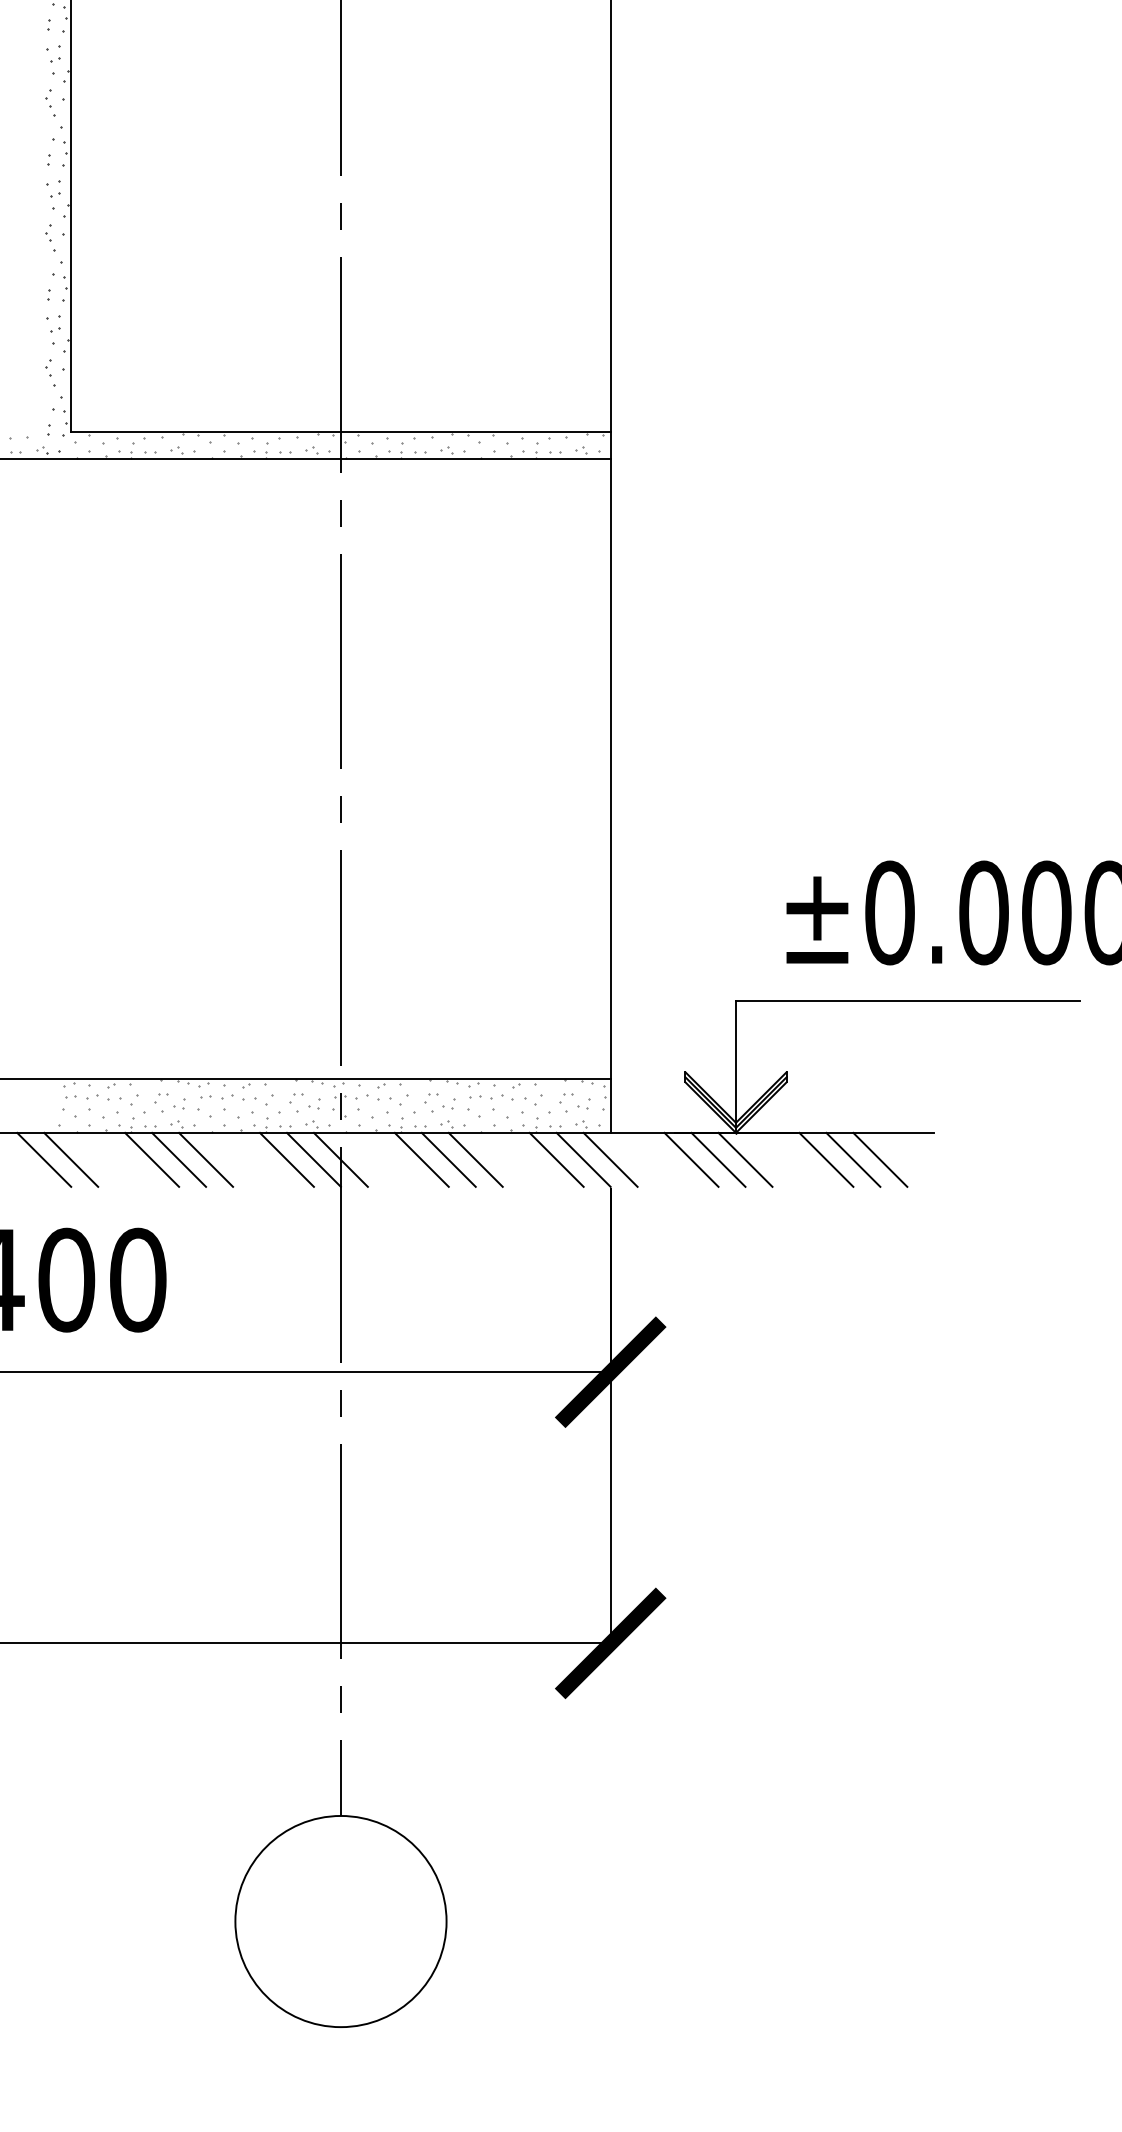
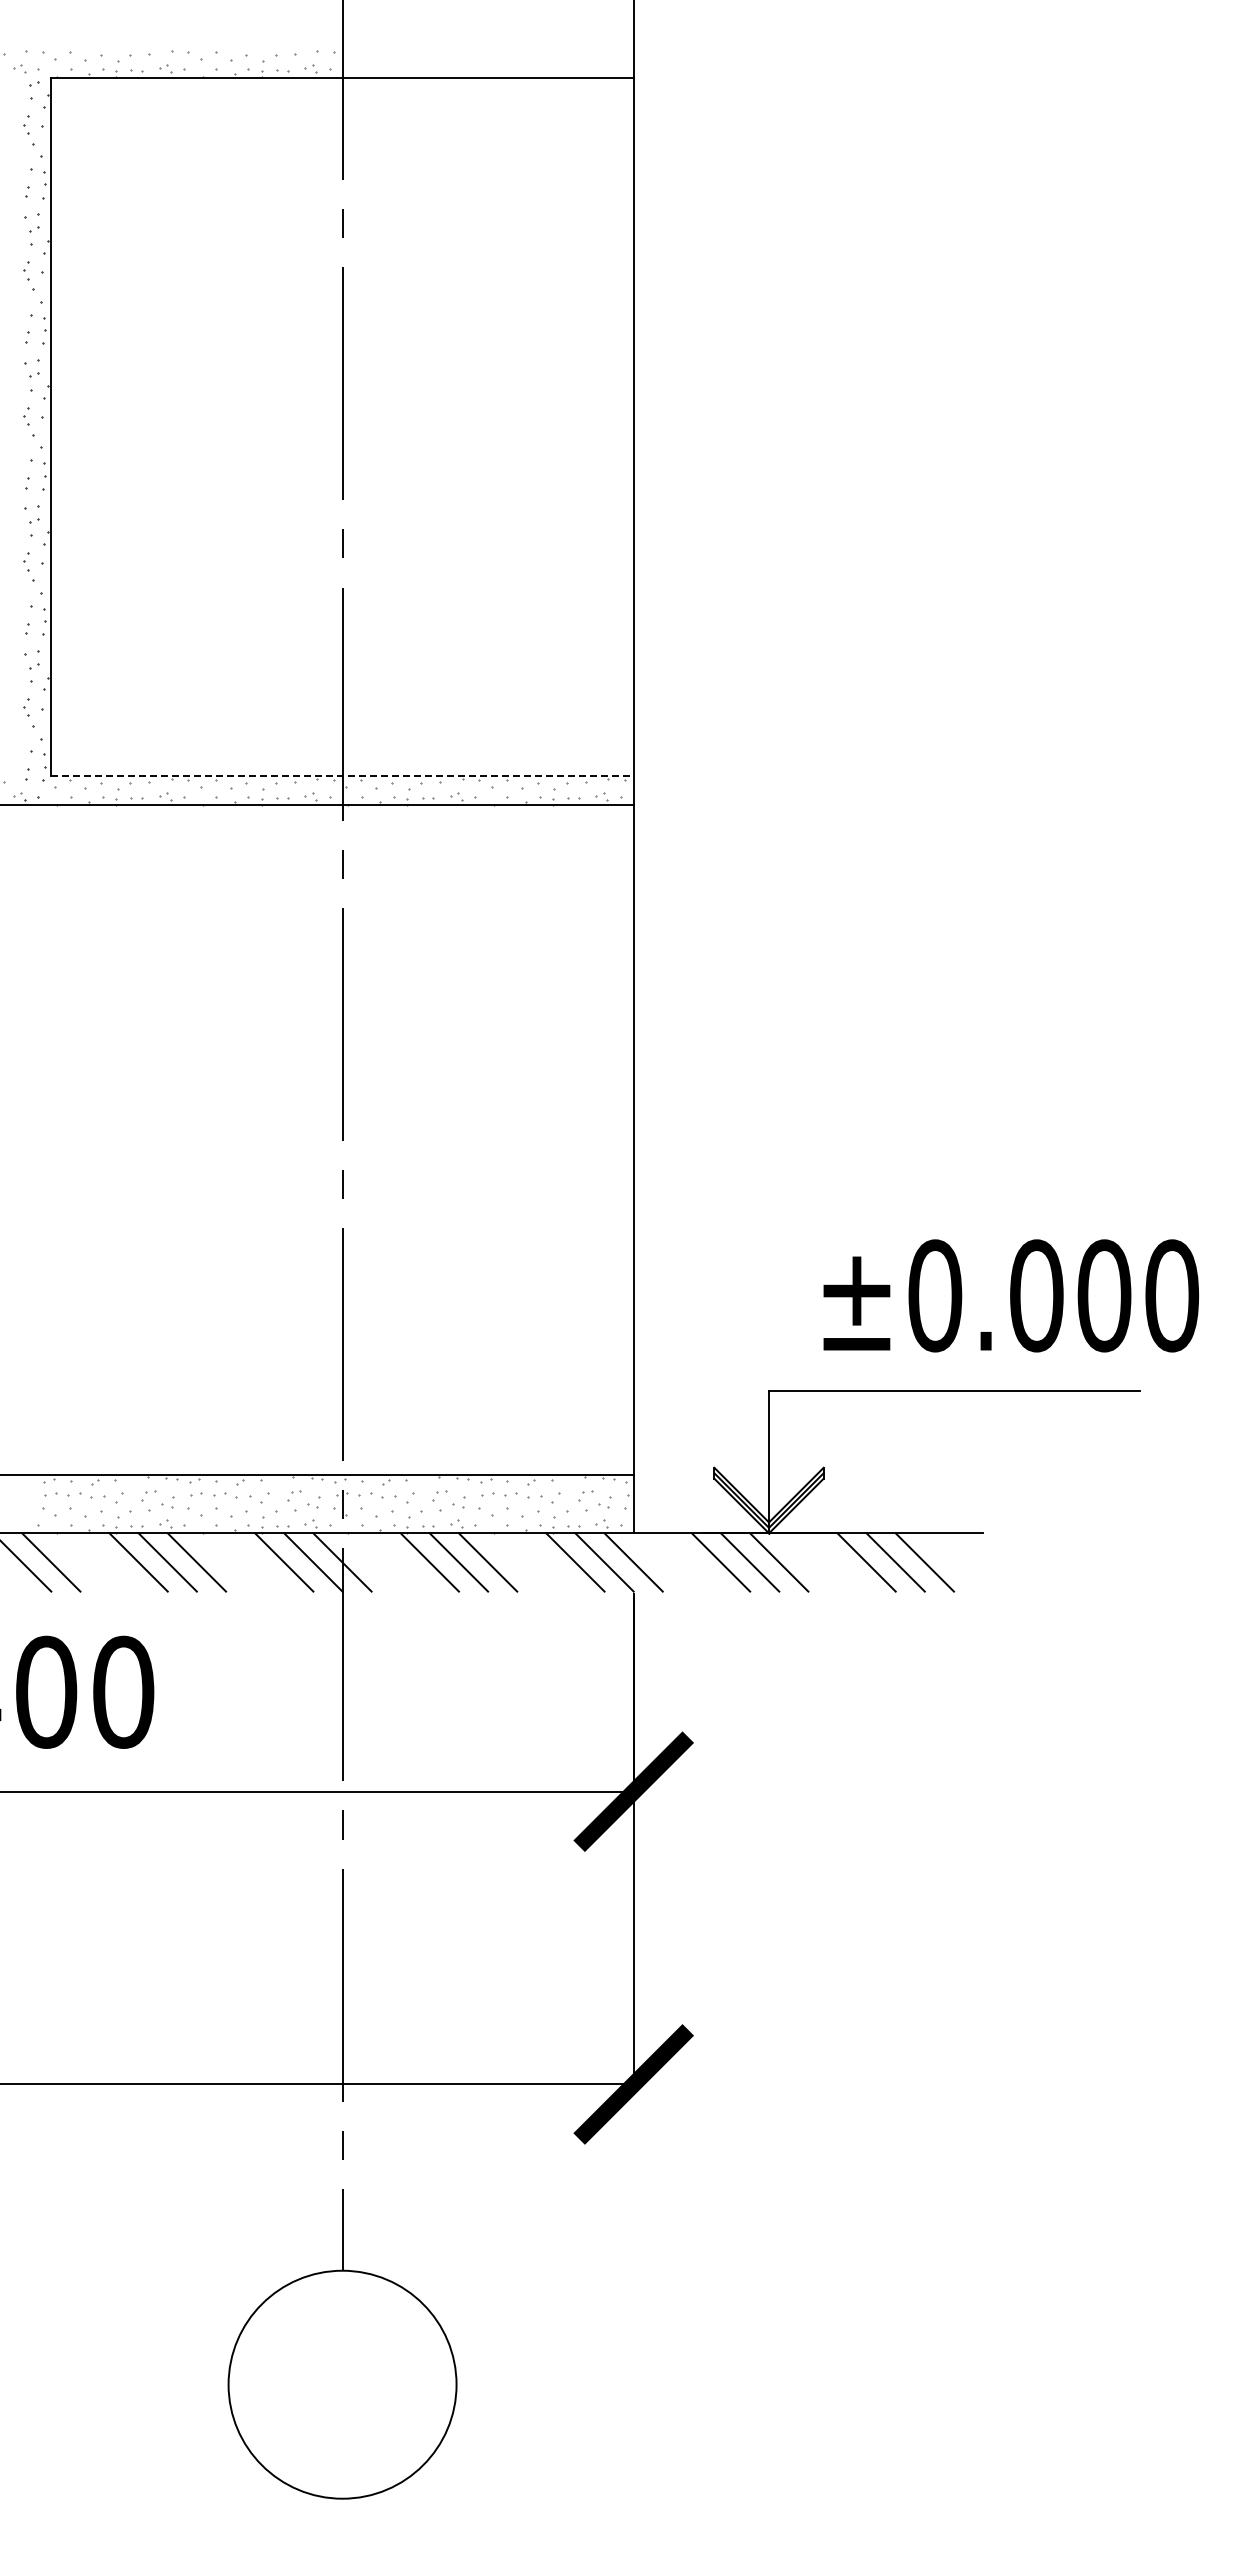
line: (341, 431) -> (343, 776), solid -> dashed

